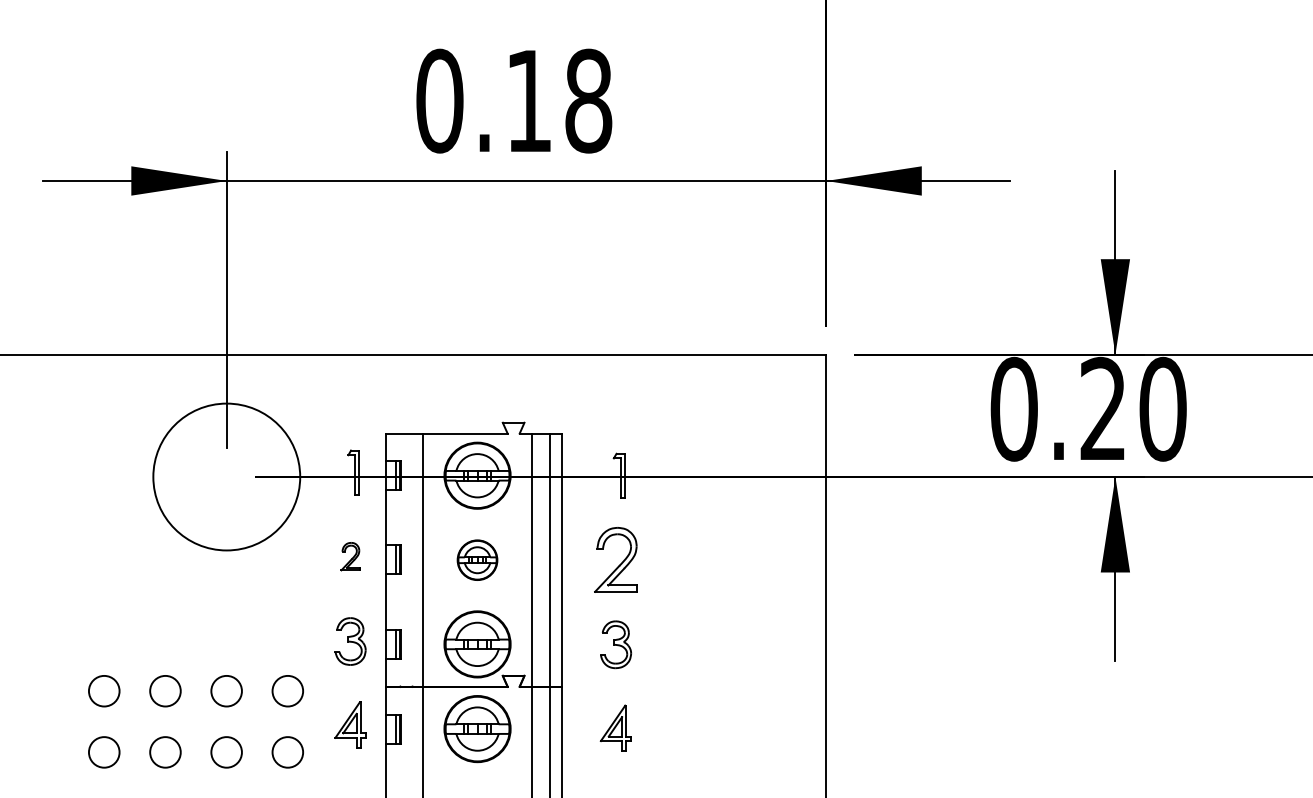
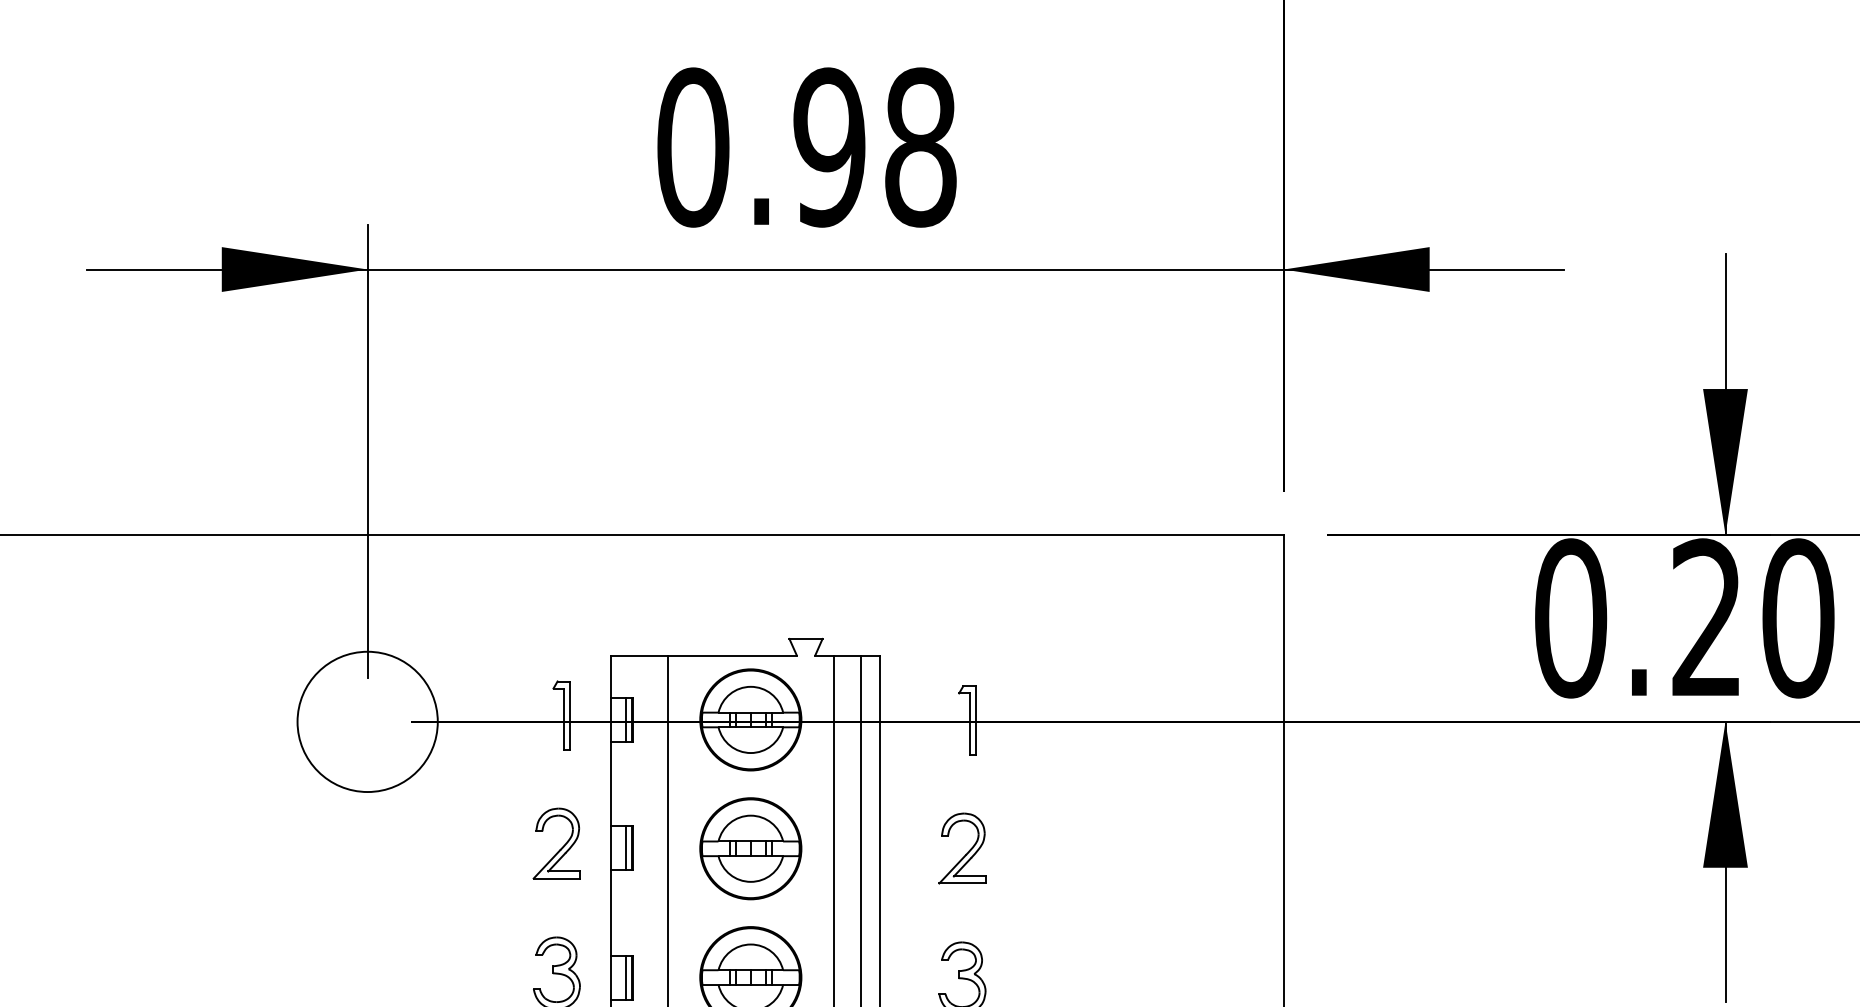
text: (528, 100) -> (828, 146), 0.18 -> 0.98
circle: (226, 476) -> (367, 721), size x0.62
part: (350, 556) -> (556, 843), size x1.67
part: (615, 559) -> (961, 847), size x0.71
part: (477, 560) -> (750, 849), size x1.67

